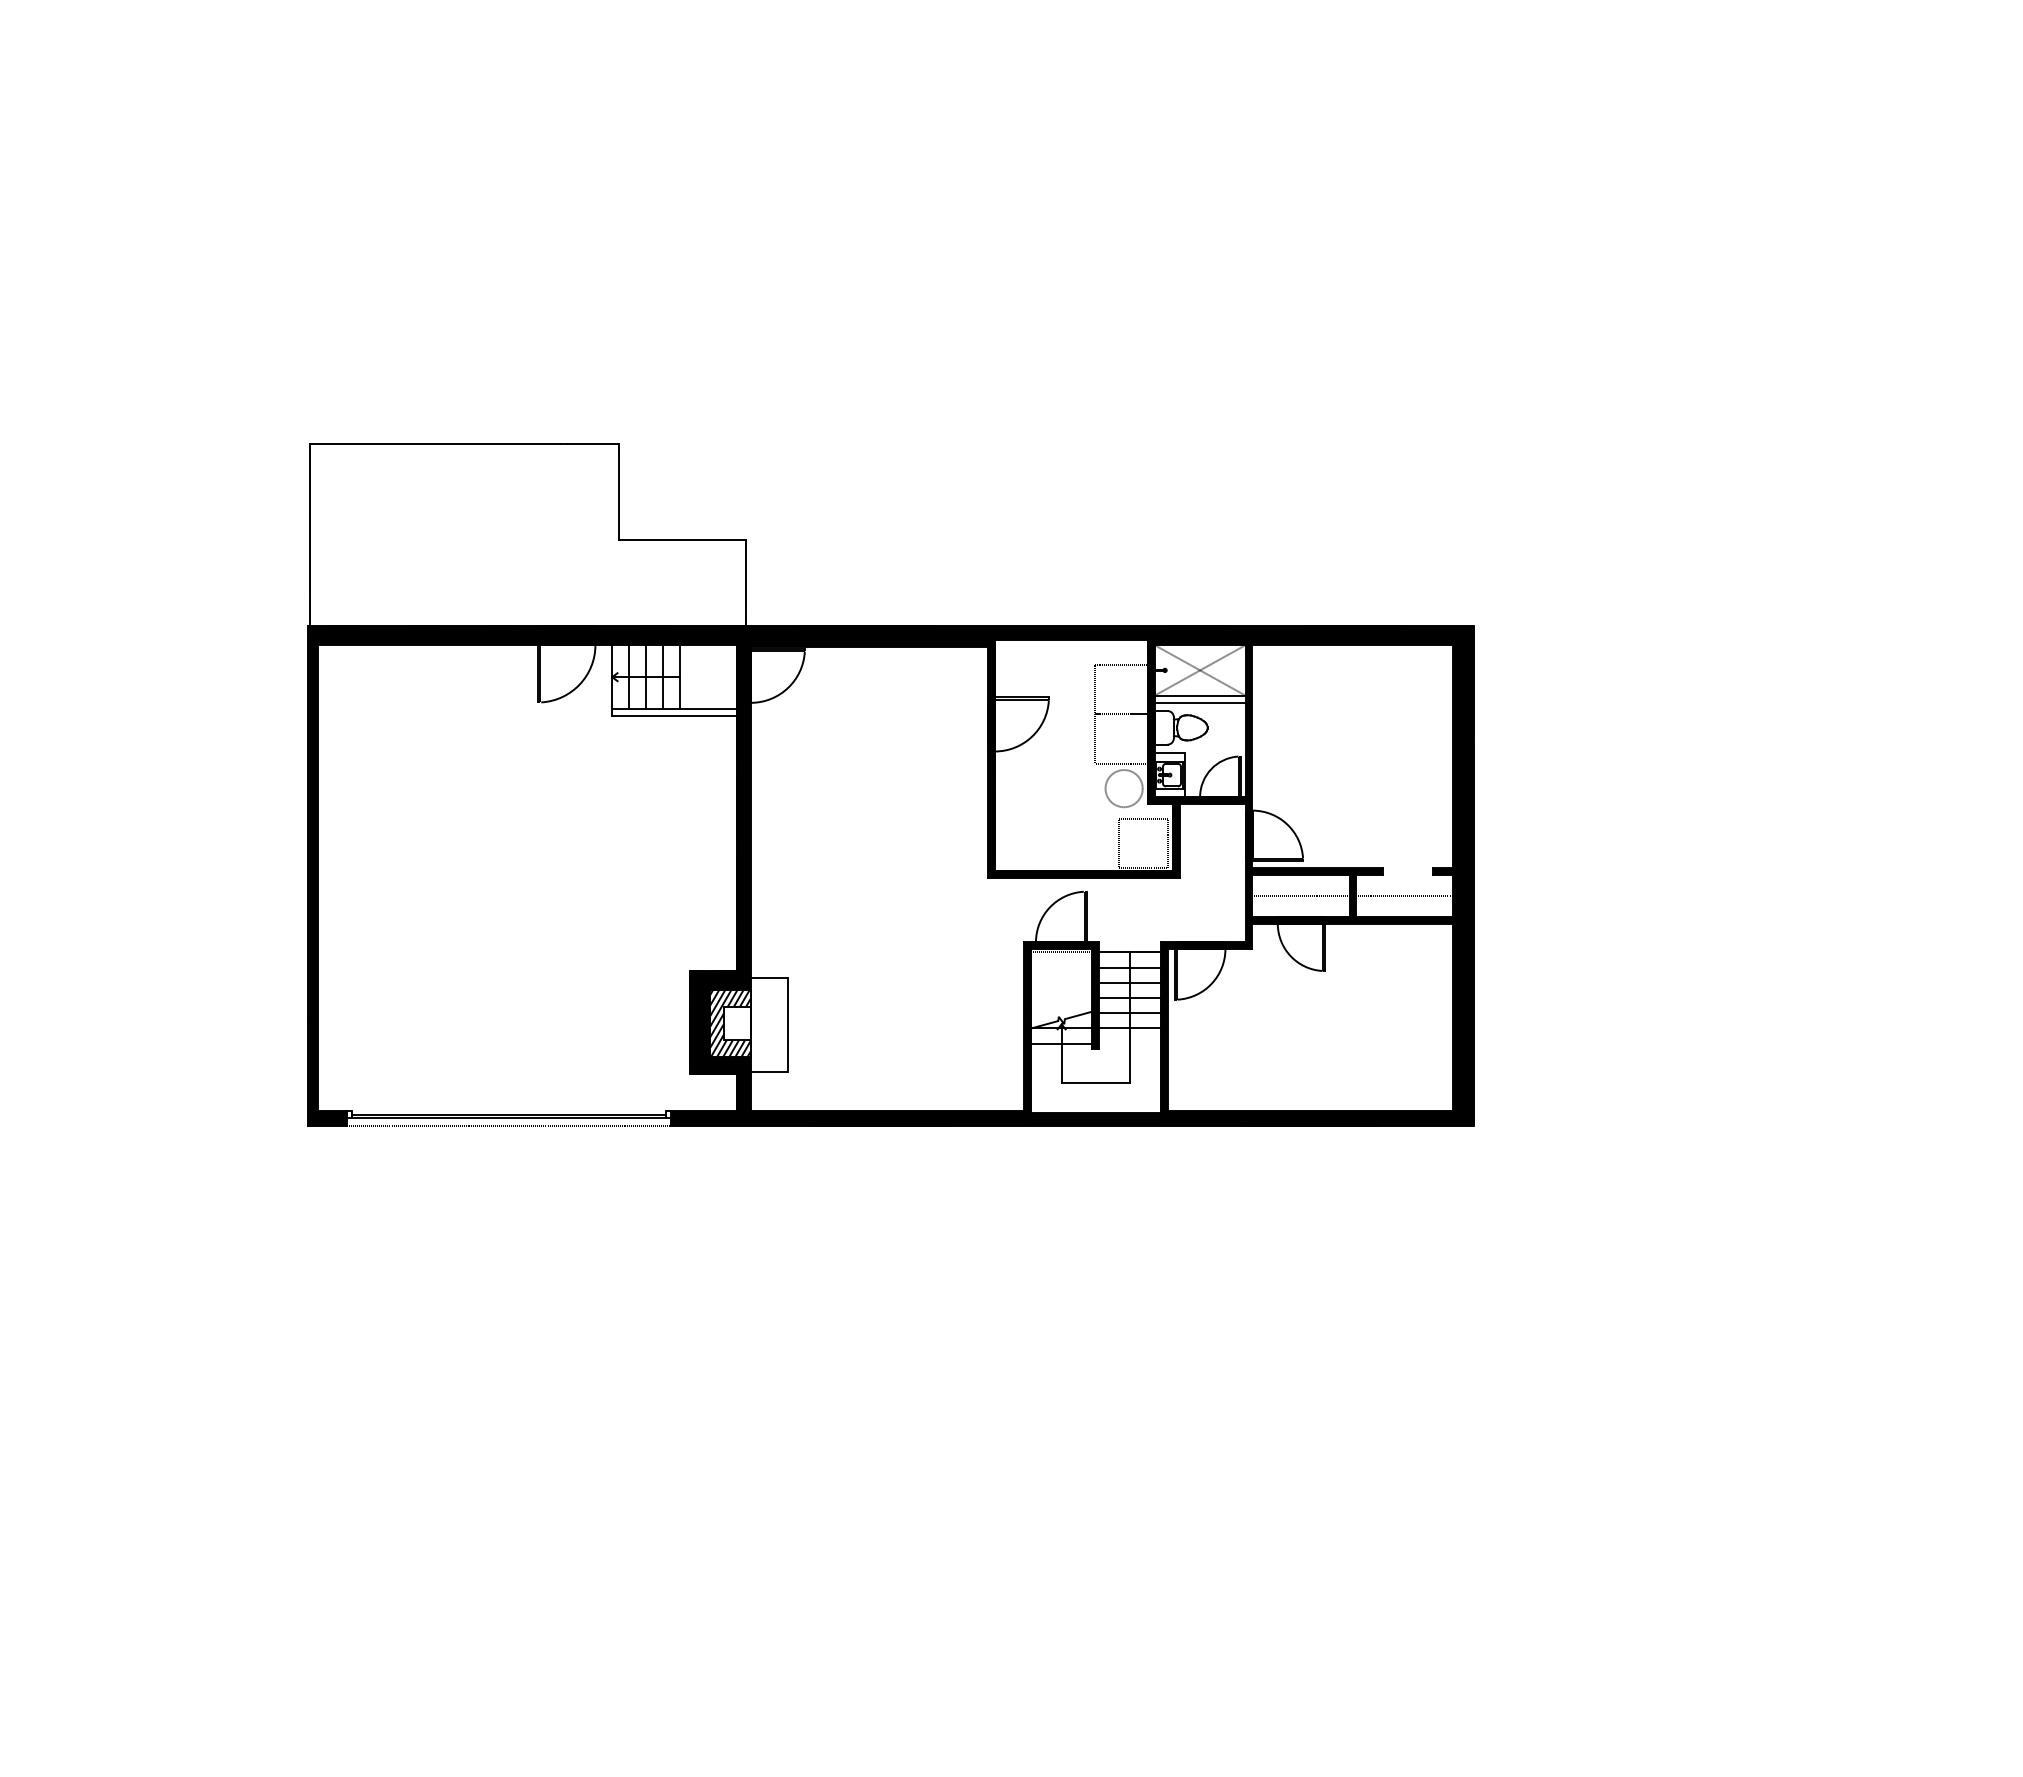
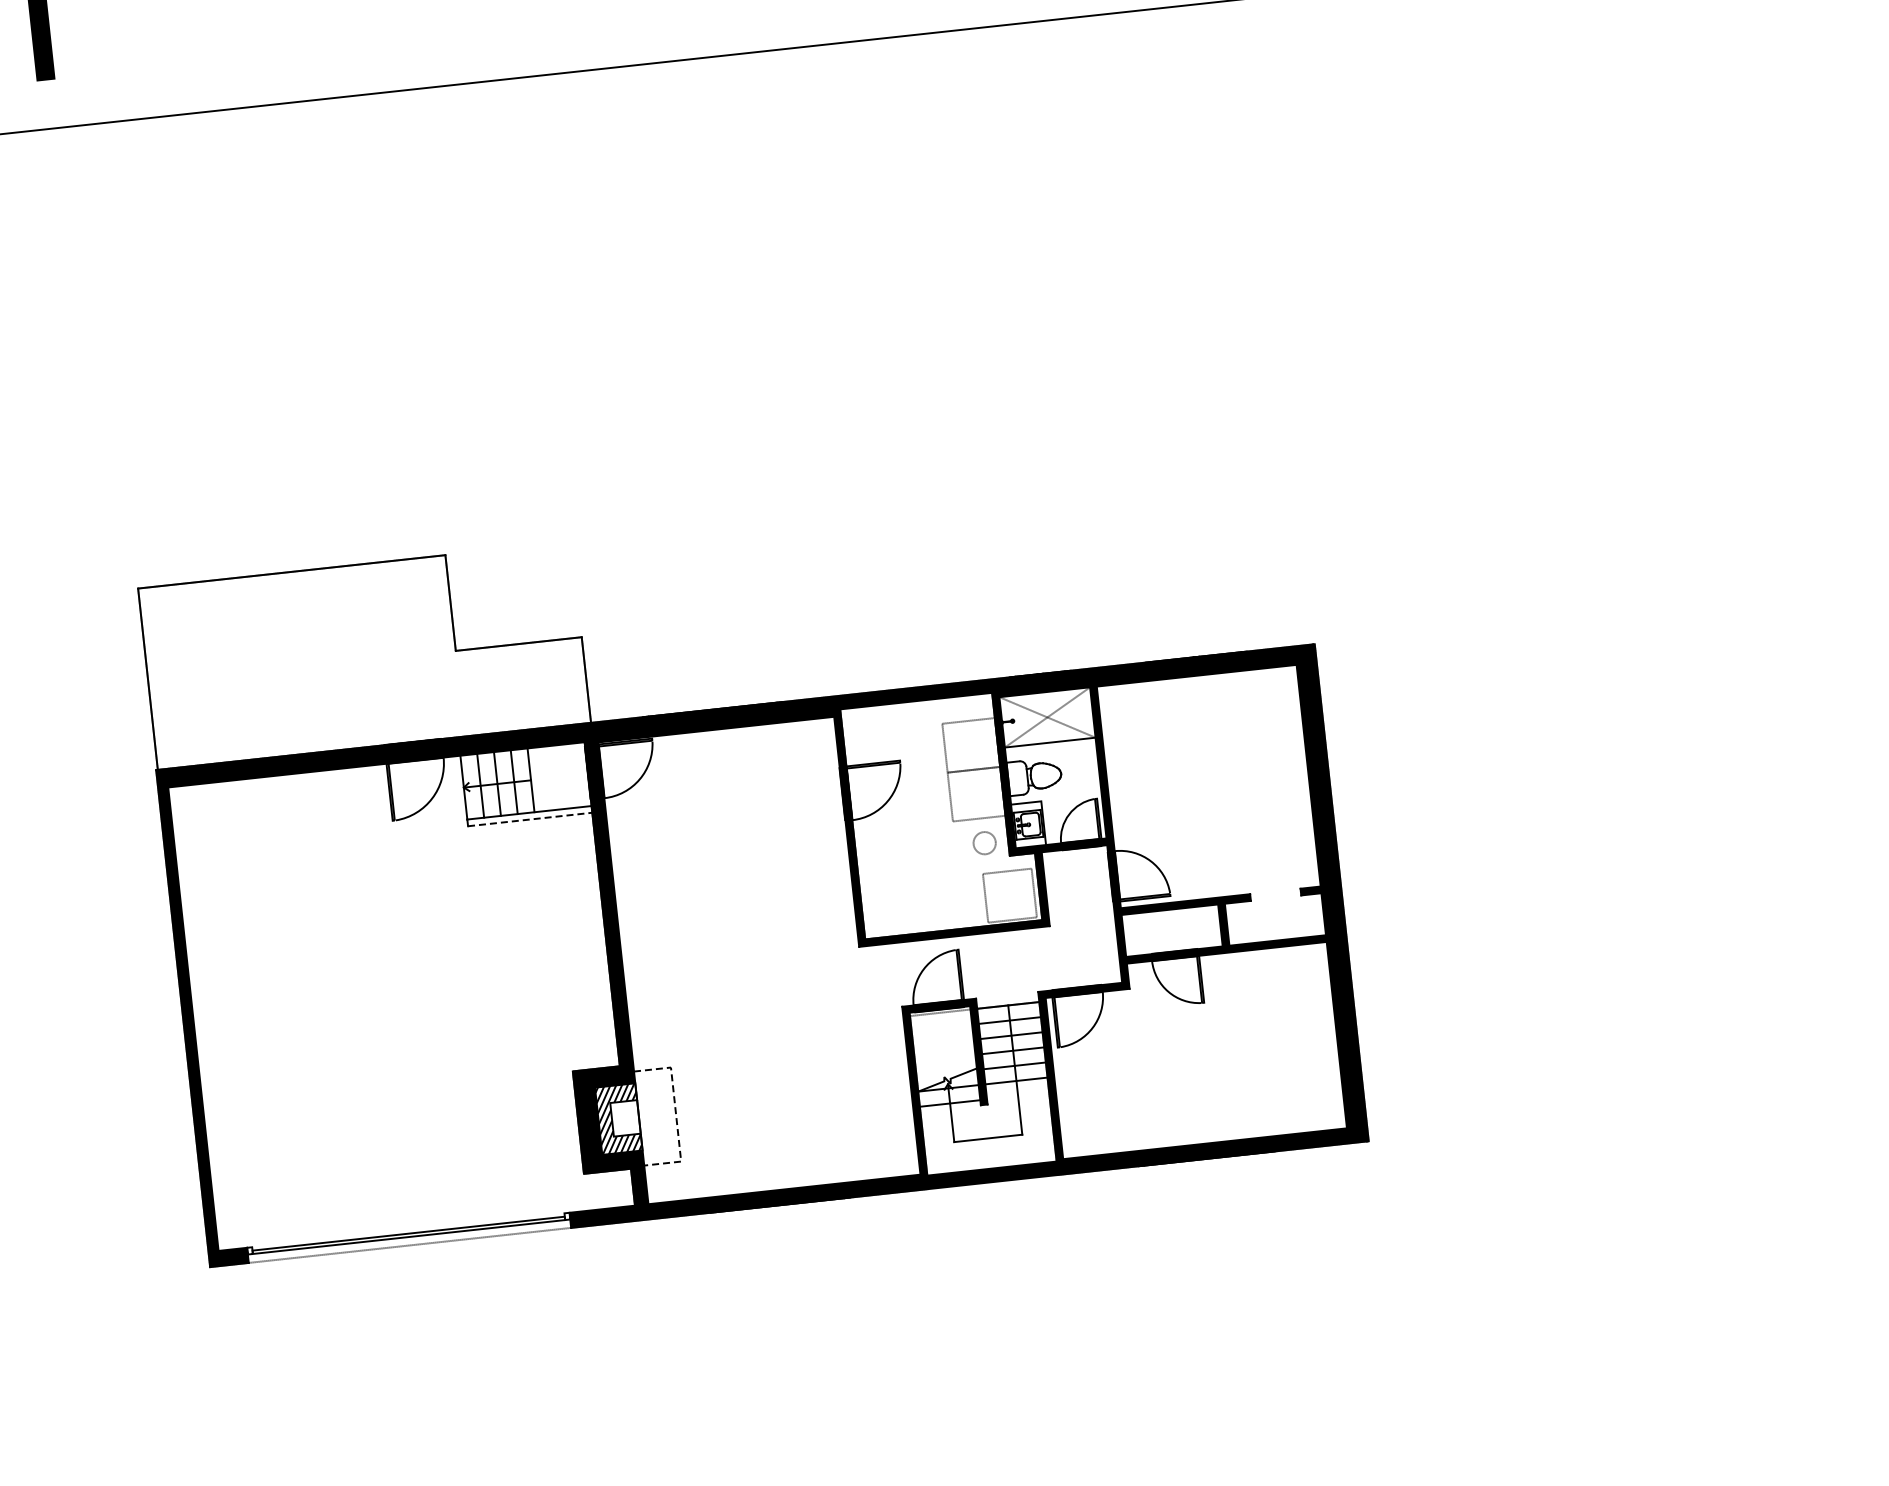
line: (1199, 702) -> (1050, 749), removed
line: (675, 716) -> (530, 819), solid -> dashed
circle: (1123, 788) -> (984, 843), size x0.6
line: (1300, 895) -> (1171, 930), removed
line: (1404, 895) -> (1274, 919), removed
line: (788, 1025) -> (676, 1114), solid -> dashed

